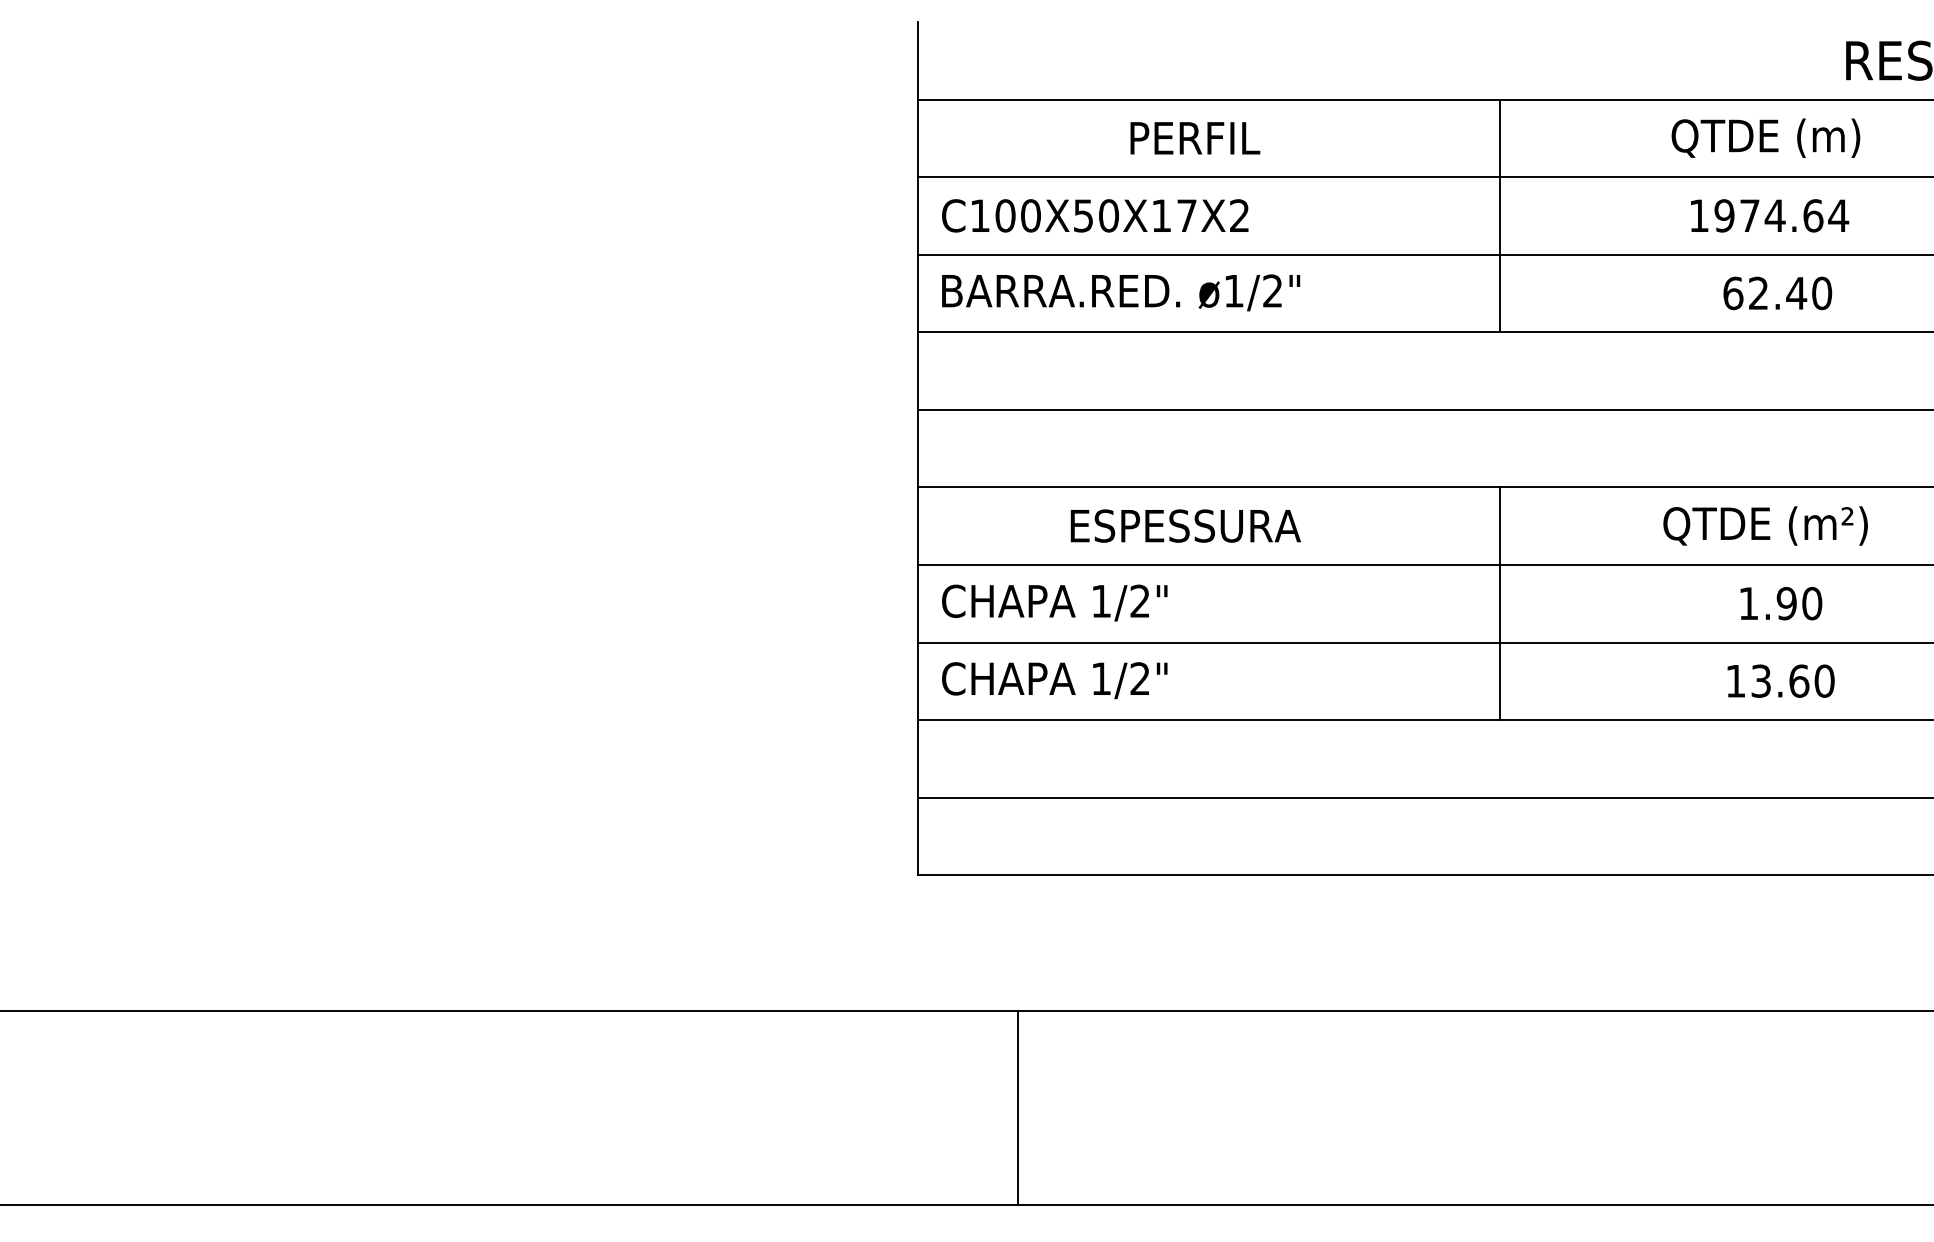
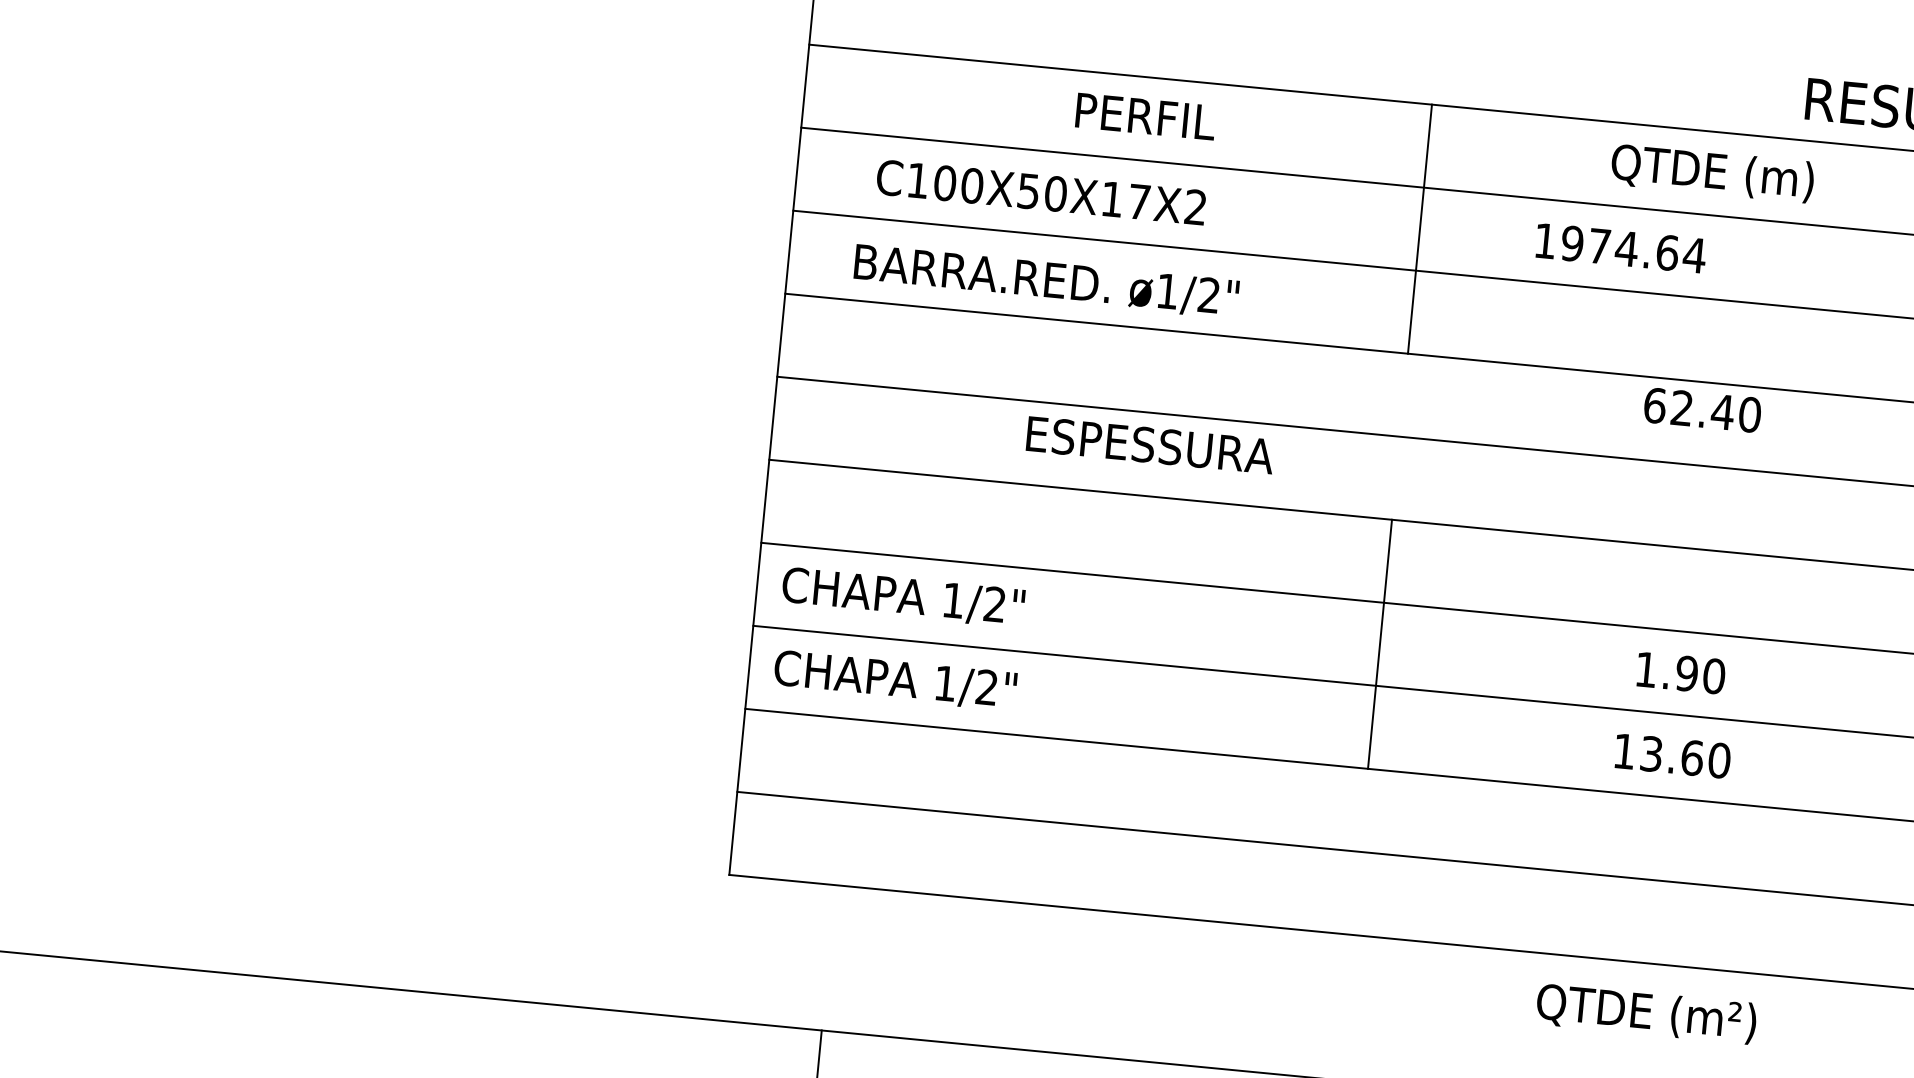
text: (1195, 138) -> (1146, 116), moved
text: (1095, 215) -> (1041, 192), moved
text: (1770, 215) -> (1621, 248), moved
text: (1121, 292) -> (1046, 281), moved
text: (1777, 293) -> (1702, 410), moved
text: (1185, 525) -> (1150, 444), moved
text: (1765, 525) -> (1646, 1013), moved

